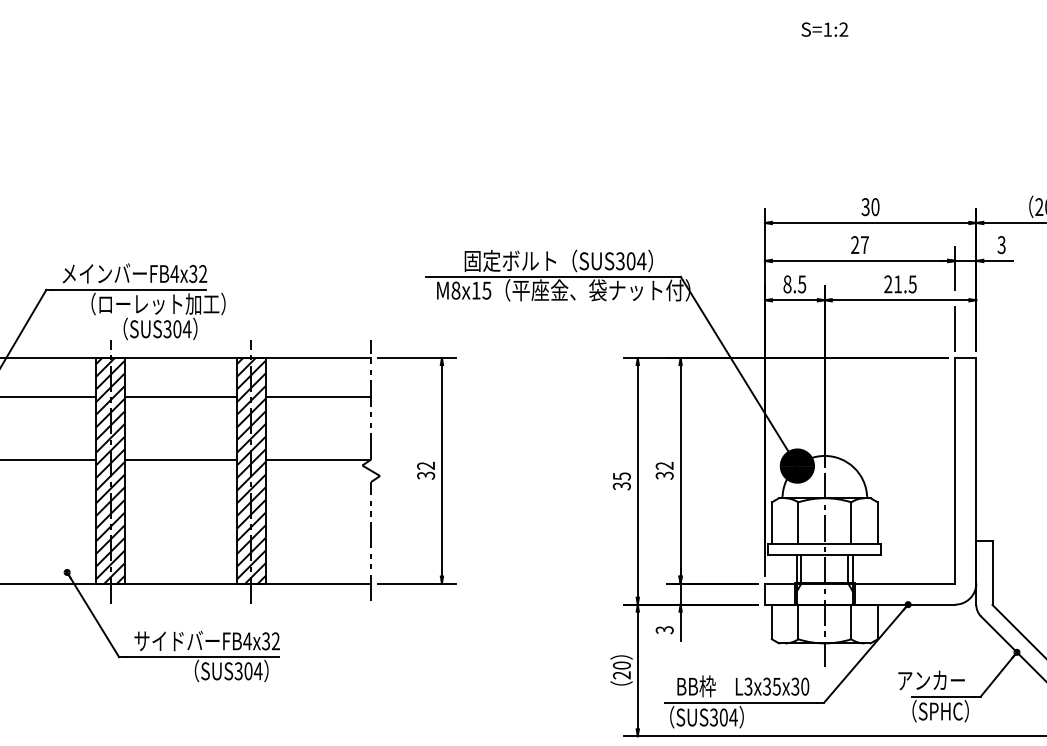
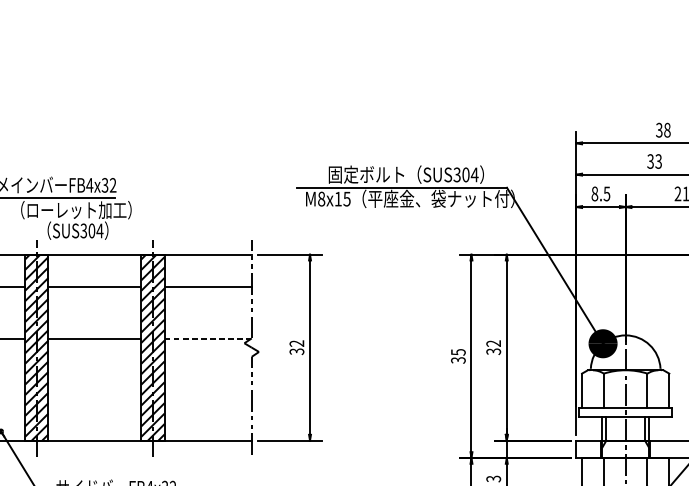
text: (875, 206) -> (667, 129), 30 -> 38
text: (859, 245) -> (654, 161), 27 -> 33
line: (318, 460) -> (208, 339), solid -> dashed

